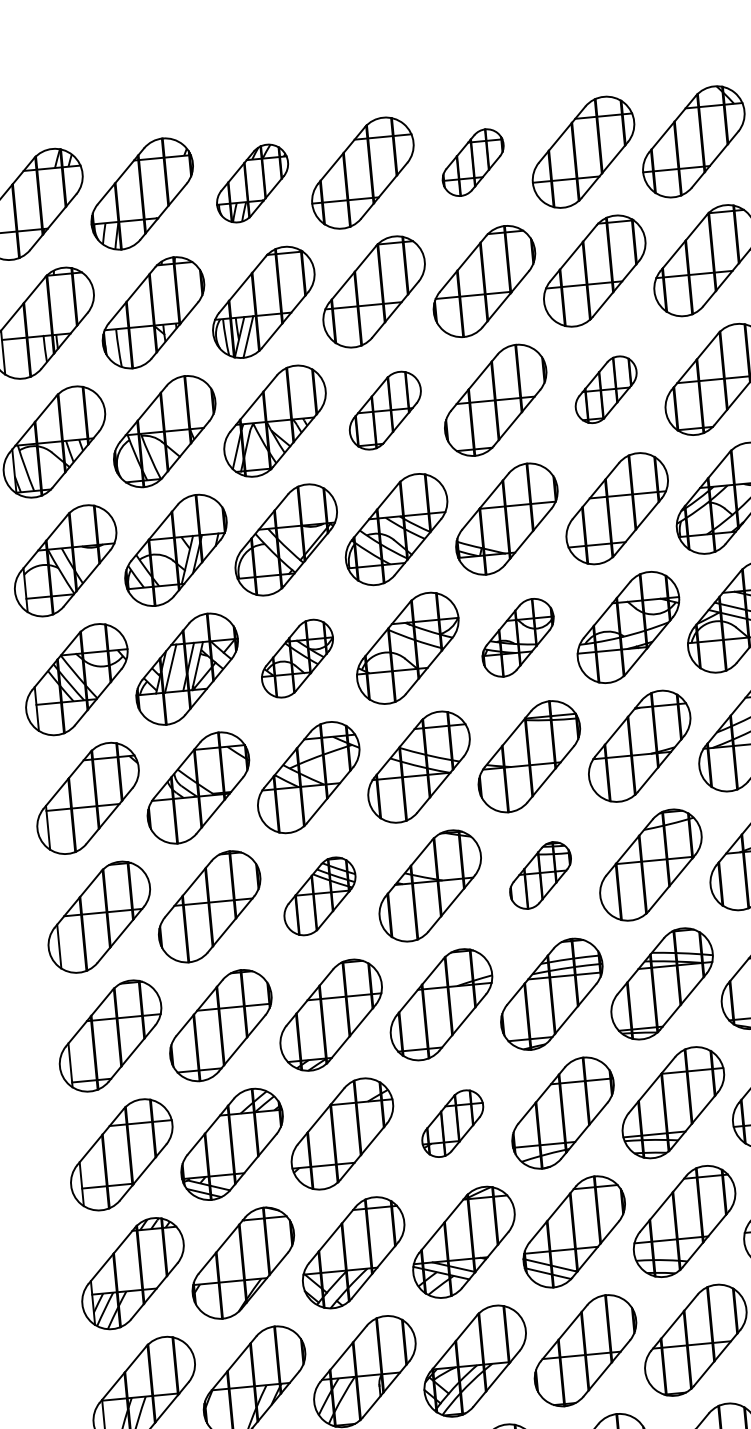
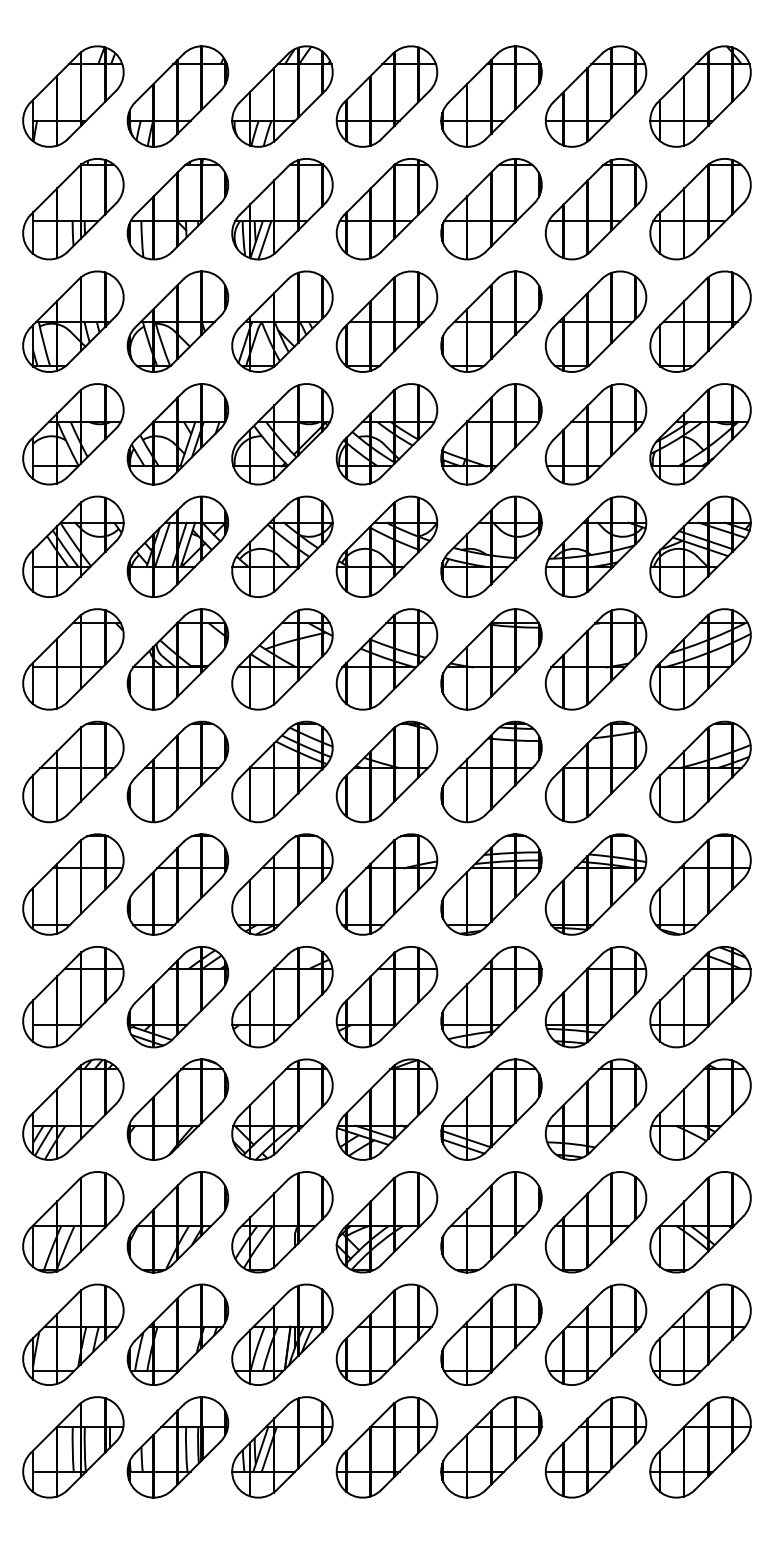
part: (473, 162) -> (491, 96), size x1.67
part: (252, 183) -> (282, 96), size x1.43
part: (606, 389) -> (596, 321), size x1.67
part: (384, 410) -> (386, 321), size x1.43
part: (518, 637) -> (491, 546), size x1.43
part: (297, 658) -> (282, 546), size x1.43
part: (540, 875) -> (491, 771), size x1.67
part: (319, 895) -> (282, 771), size x1.43
part: (452, 1124) -> (386, 997), size x1.67

